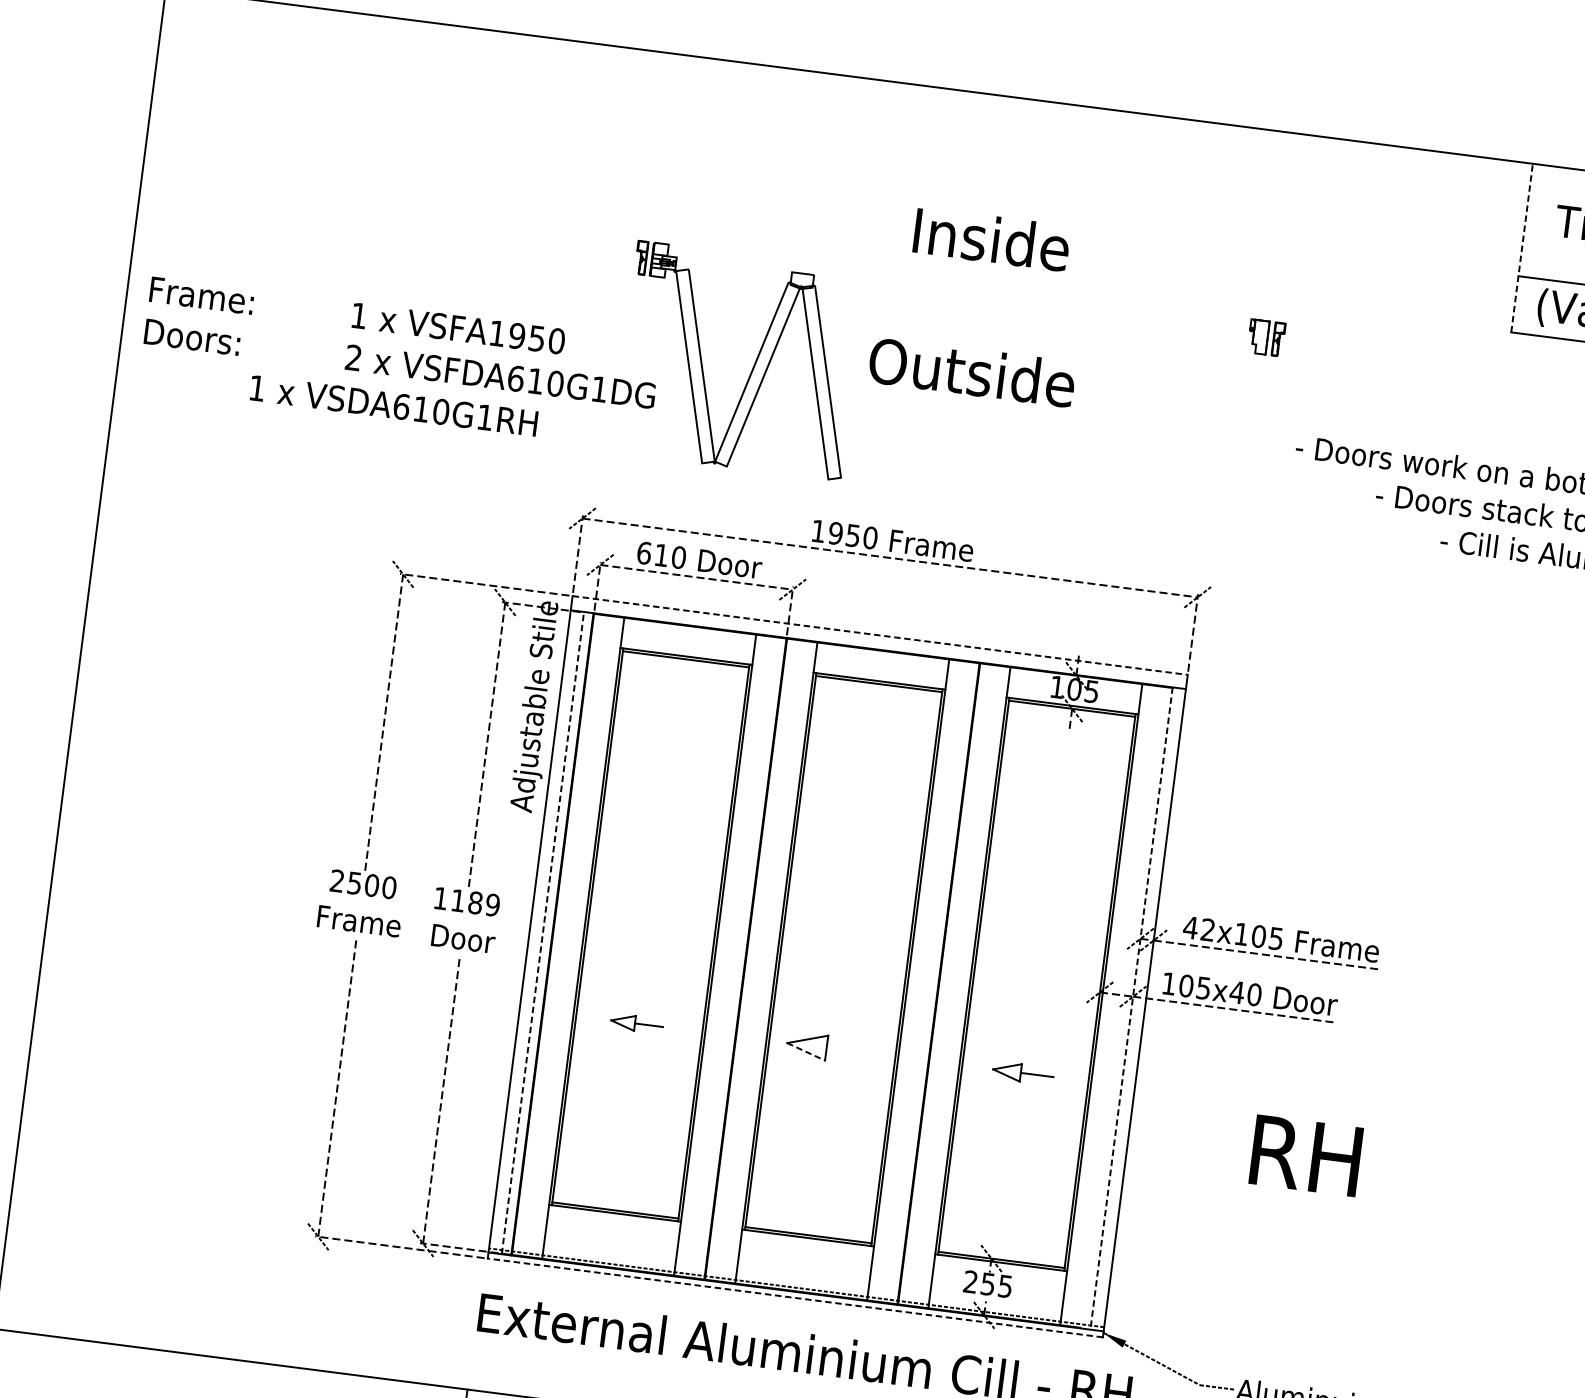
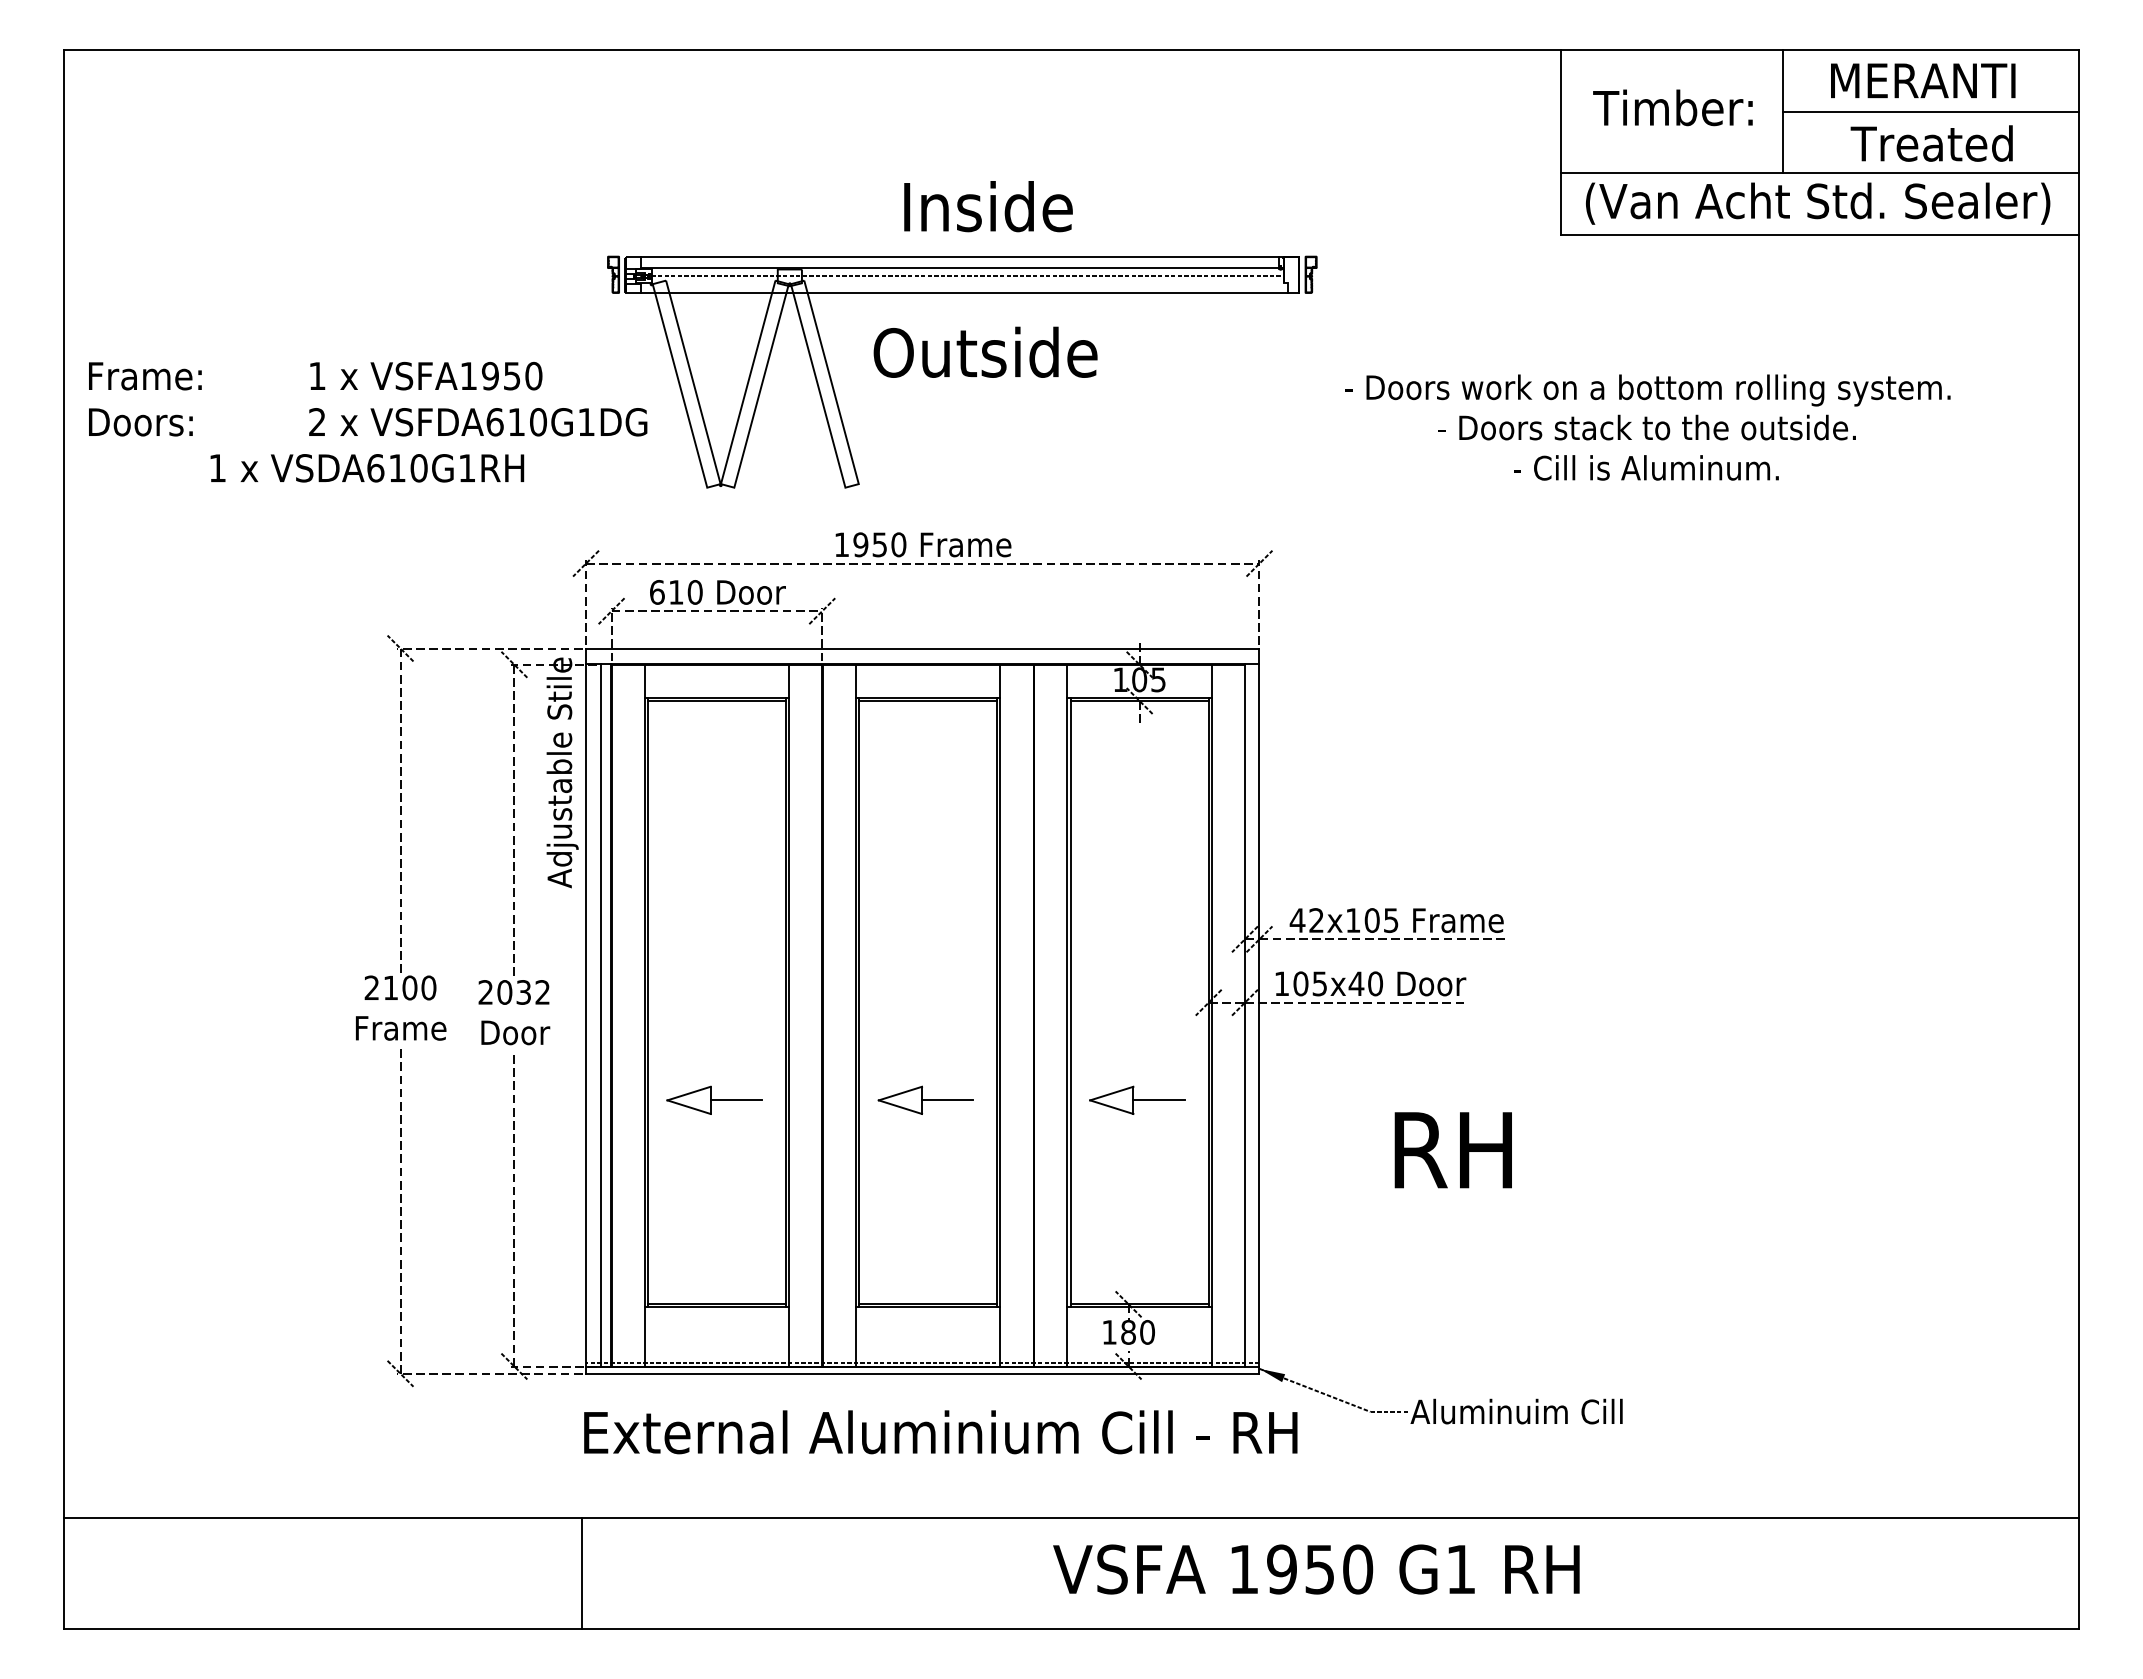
line: (1521, 247) -> (1560, 142), dashed -> solid
line: (960, 281) -> (960, 256), added
line: (959, 292) -> (960, 268), added
line: (964, 300) -> (967, 276), added
line: (959, 315) -> (964, 292), added
line: (879, 635) -> (922, 648), dashed -> solid
text: (354, 882) -> (390, 987), 2500 -> 2100
text: (467, 901) -> (514, 992), 1189 -> 2032
line: (542, 932) -> (600, 1015), dashed -> solid
line: (1131, 1008) -> (1244, 1015), dashed -> solid
part: (637, 1023) -> (714, 1099), size x1.67
line: (849, 1051) -> (947, 1100), added
line: (806, 1052) -> (900, 1107), dashed -> solid
part: (1023, 1072) -> (1137, 1099), size x1.43
text: (988, 1284) -> (1128, 1332), 255 -> 180
line: (795, 1297) -> (922, 1373), dashed -> solid

